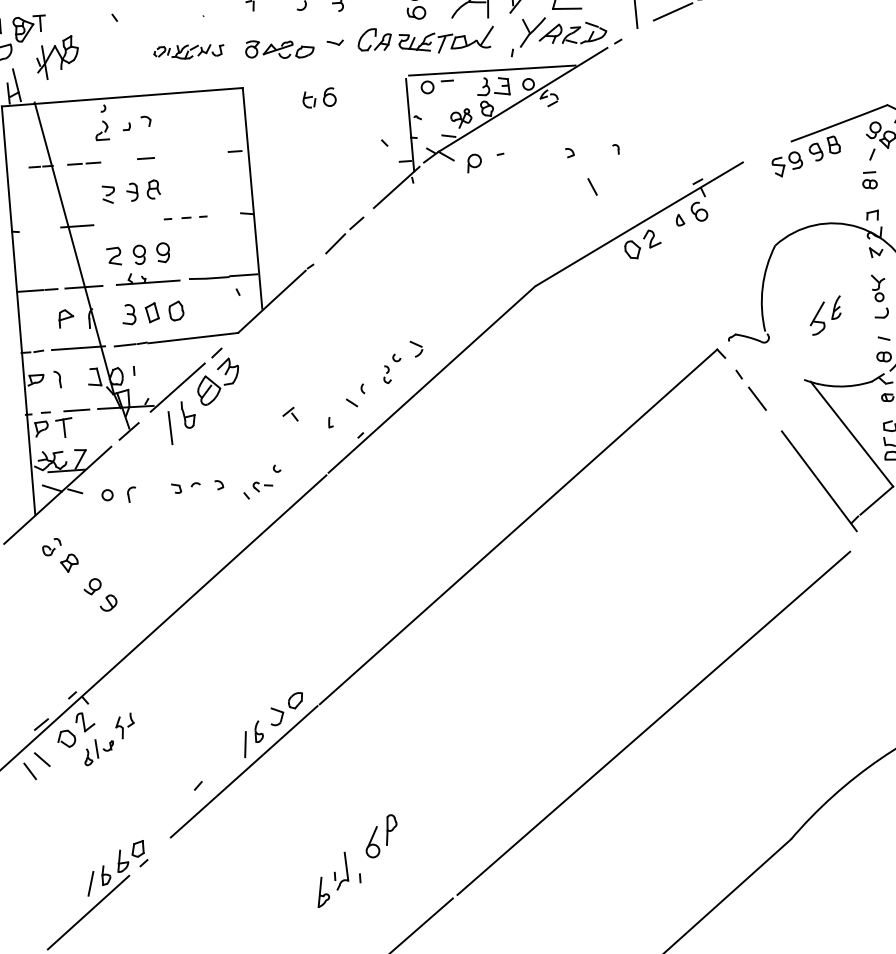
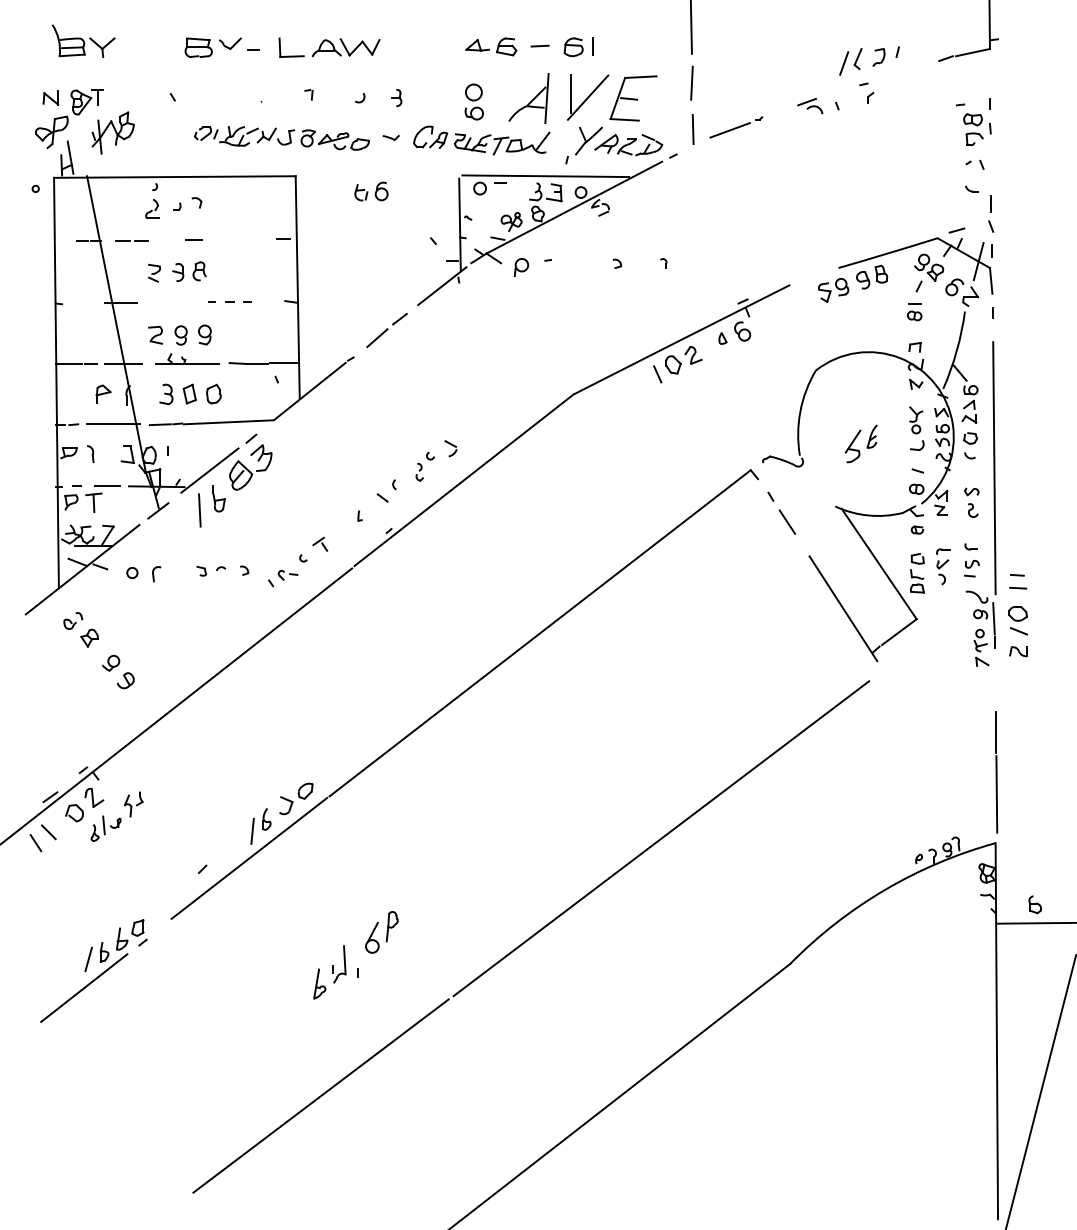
part: (188, 51) -> (244, 136), size x1.43
line: (592, 187) -> (657, 374), moved
part: (290, 413) -> (320, 543), moved

